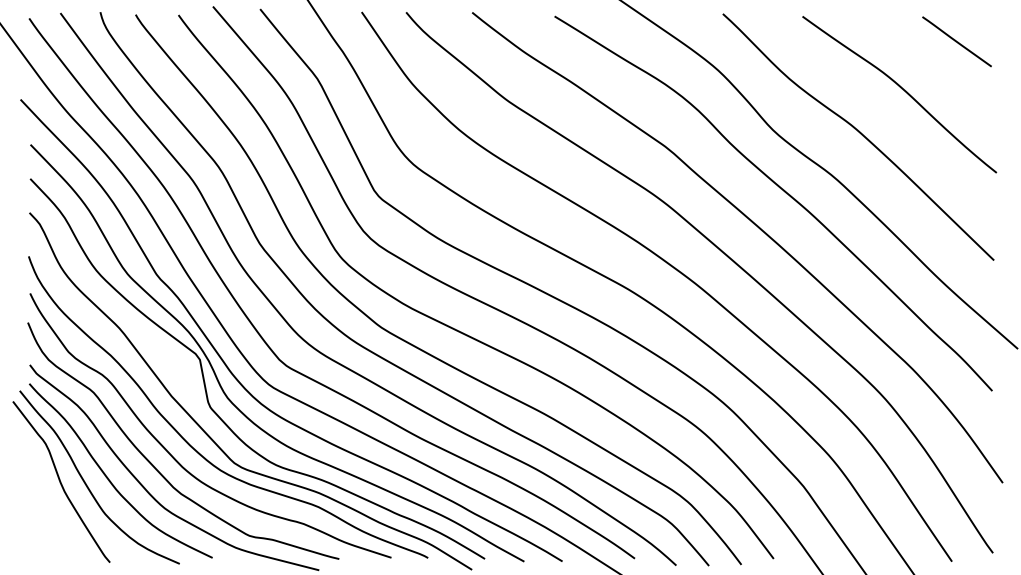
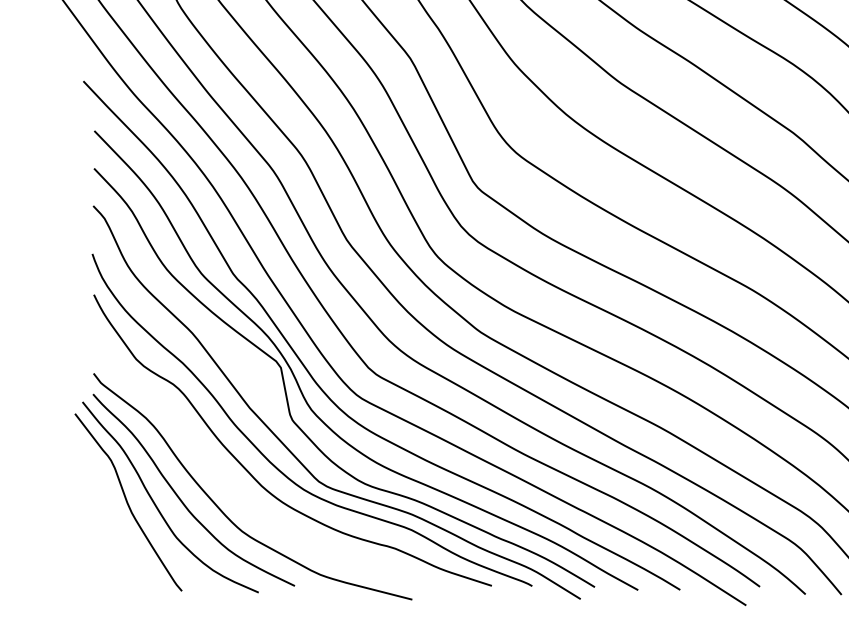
curve: (153, 464) -> (229, 483), removed

